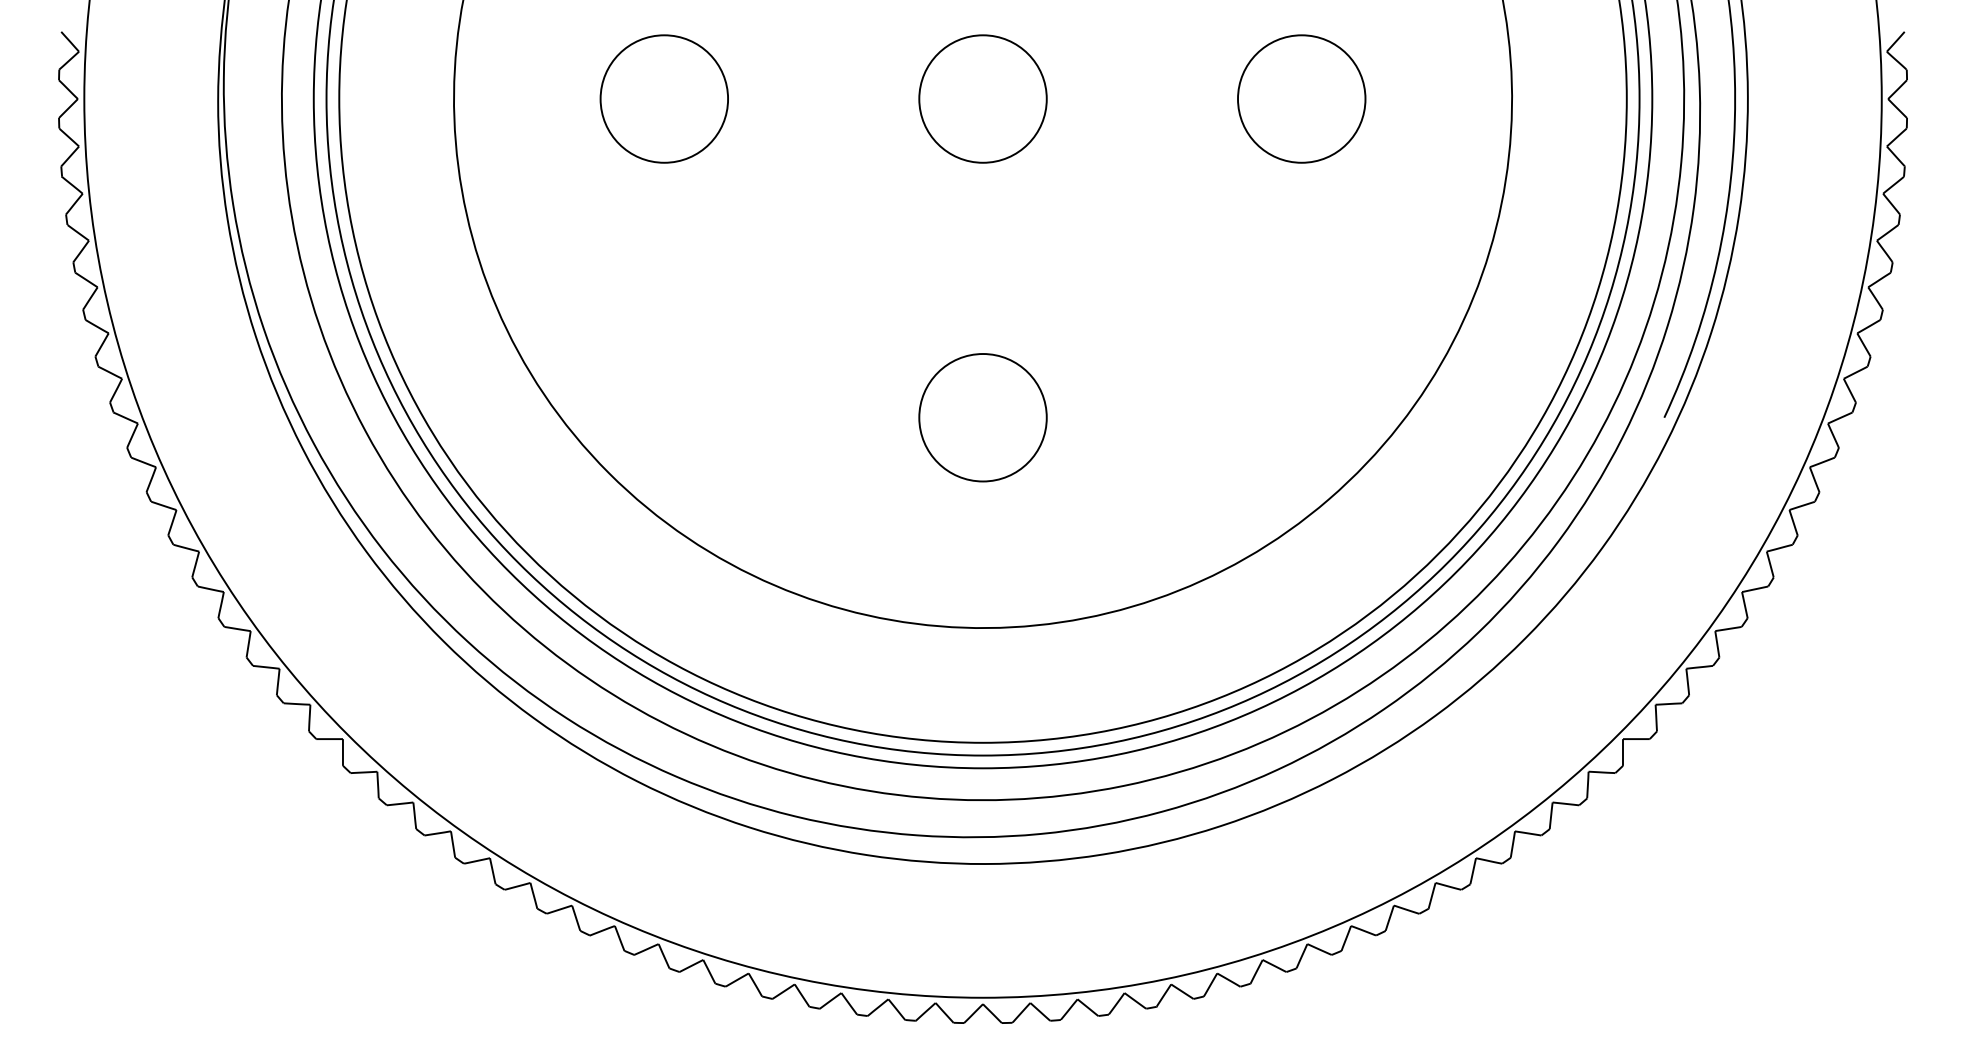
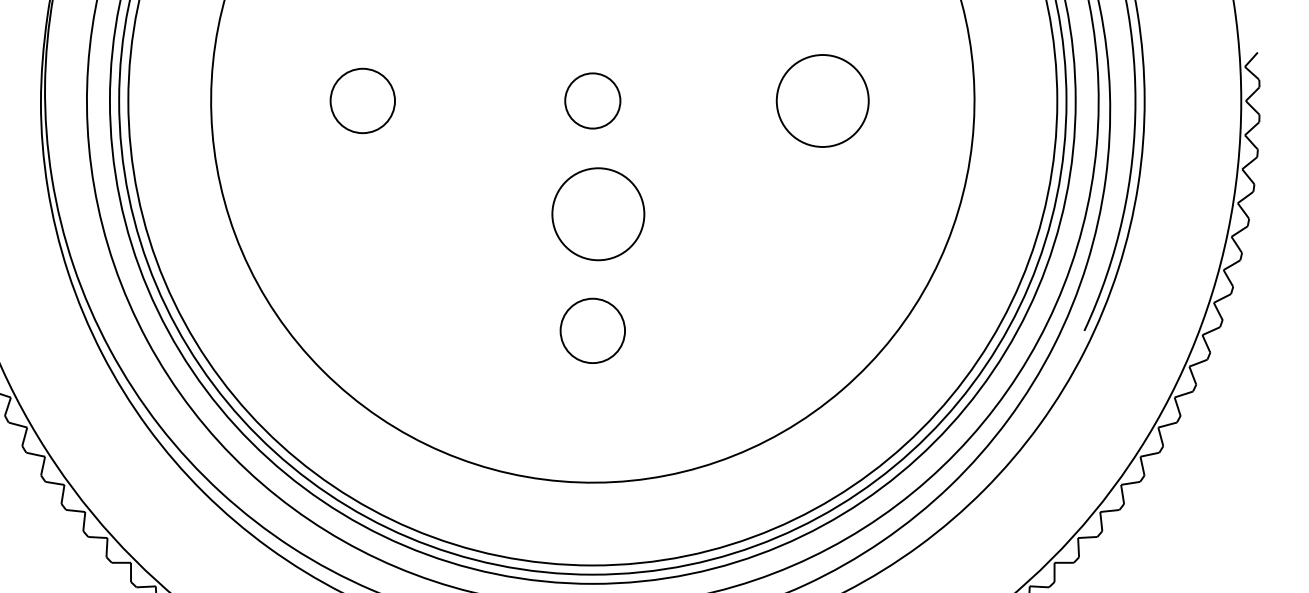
circle: (663, 98) -> (362, 100), size x0.7
circle: (982, 98) -> (592, 100), size x0.6
circle: (990, 255) -> (598, 213), added
circle: (982, 417) -> (592, 330), size x0.7

